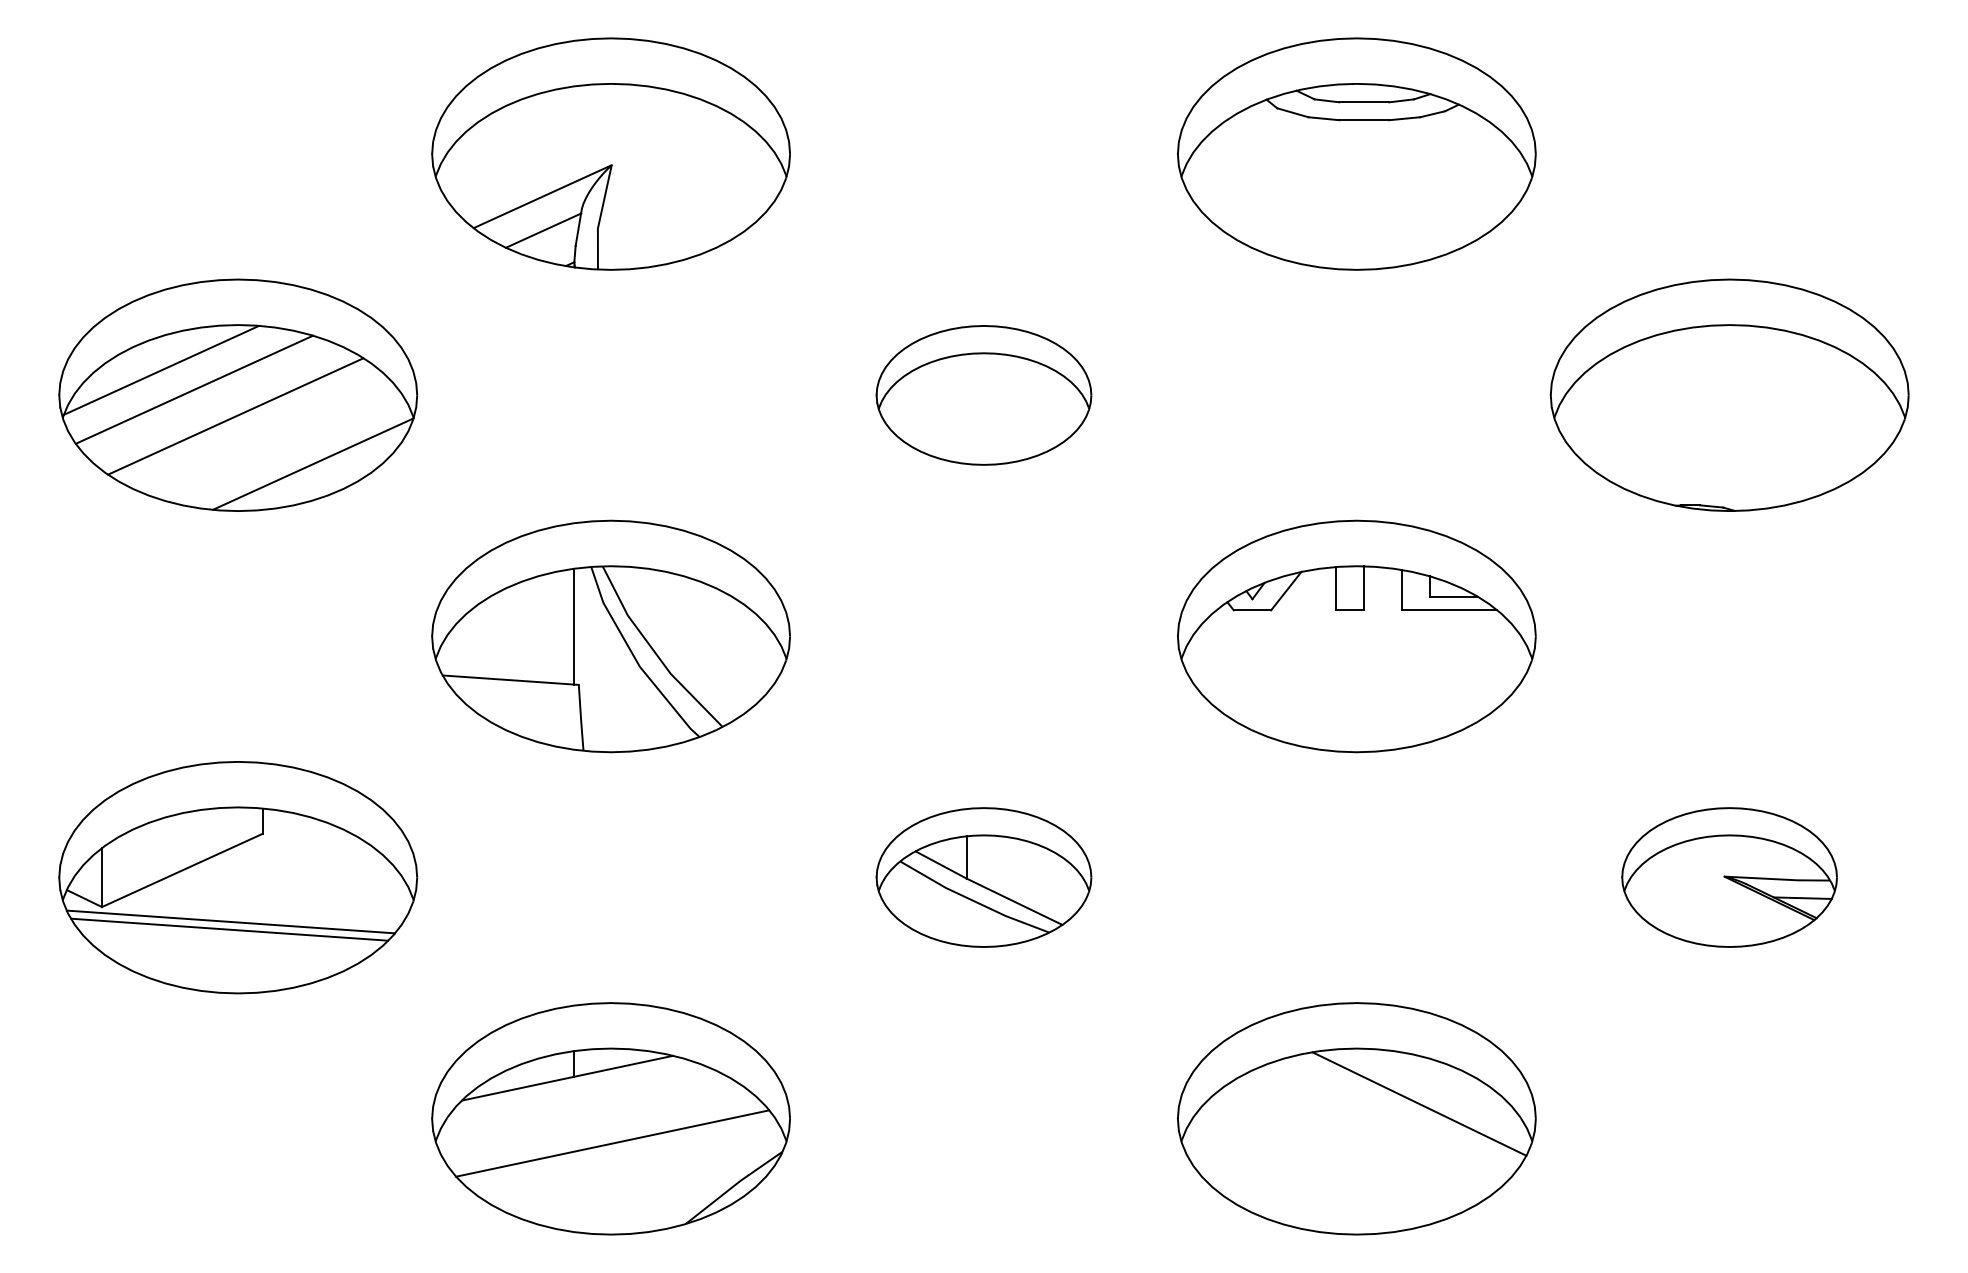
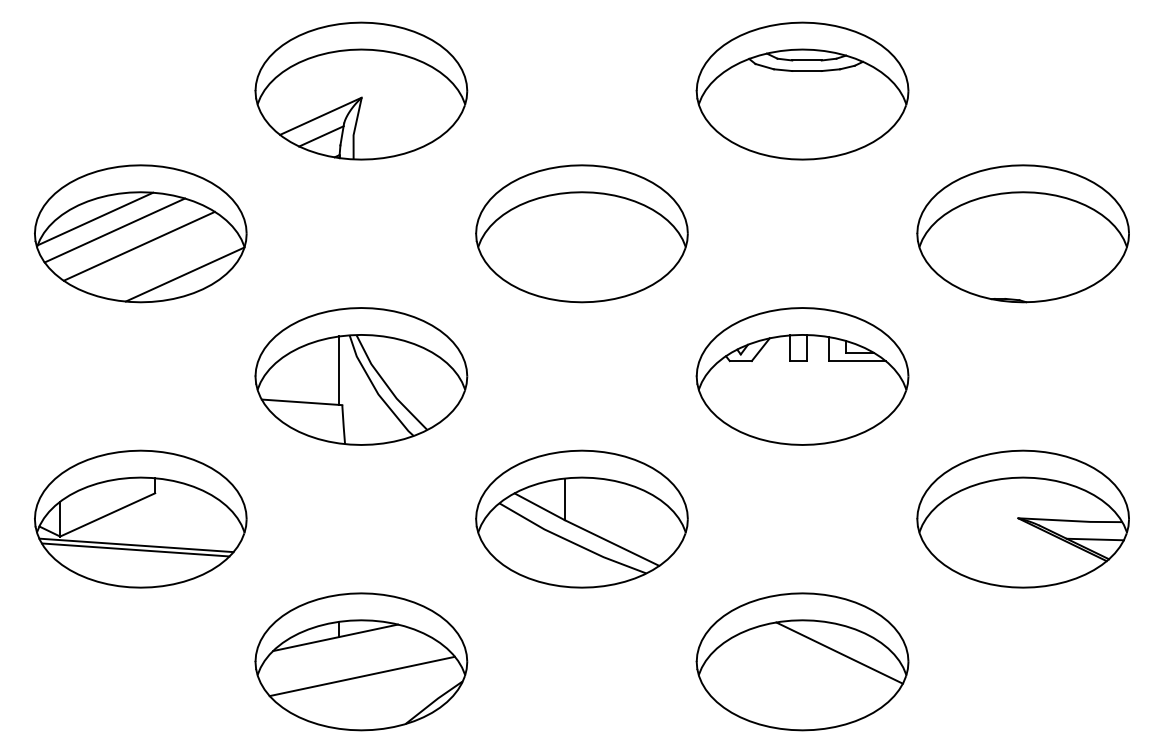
part: (983, 394) -> (581, 233), size x1.67
part: (983, 876) -> (581, 518), size x1.67
part: (1728, 876) -> (1022, 518), size x1.67

